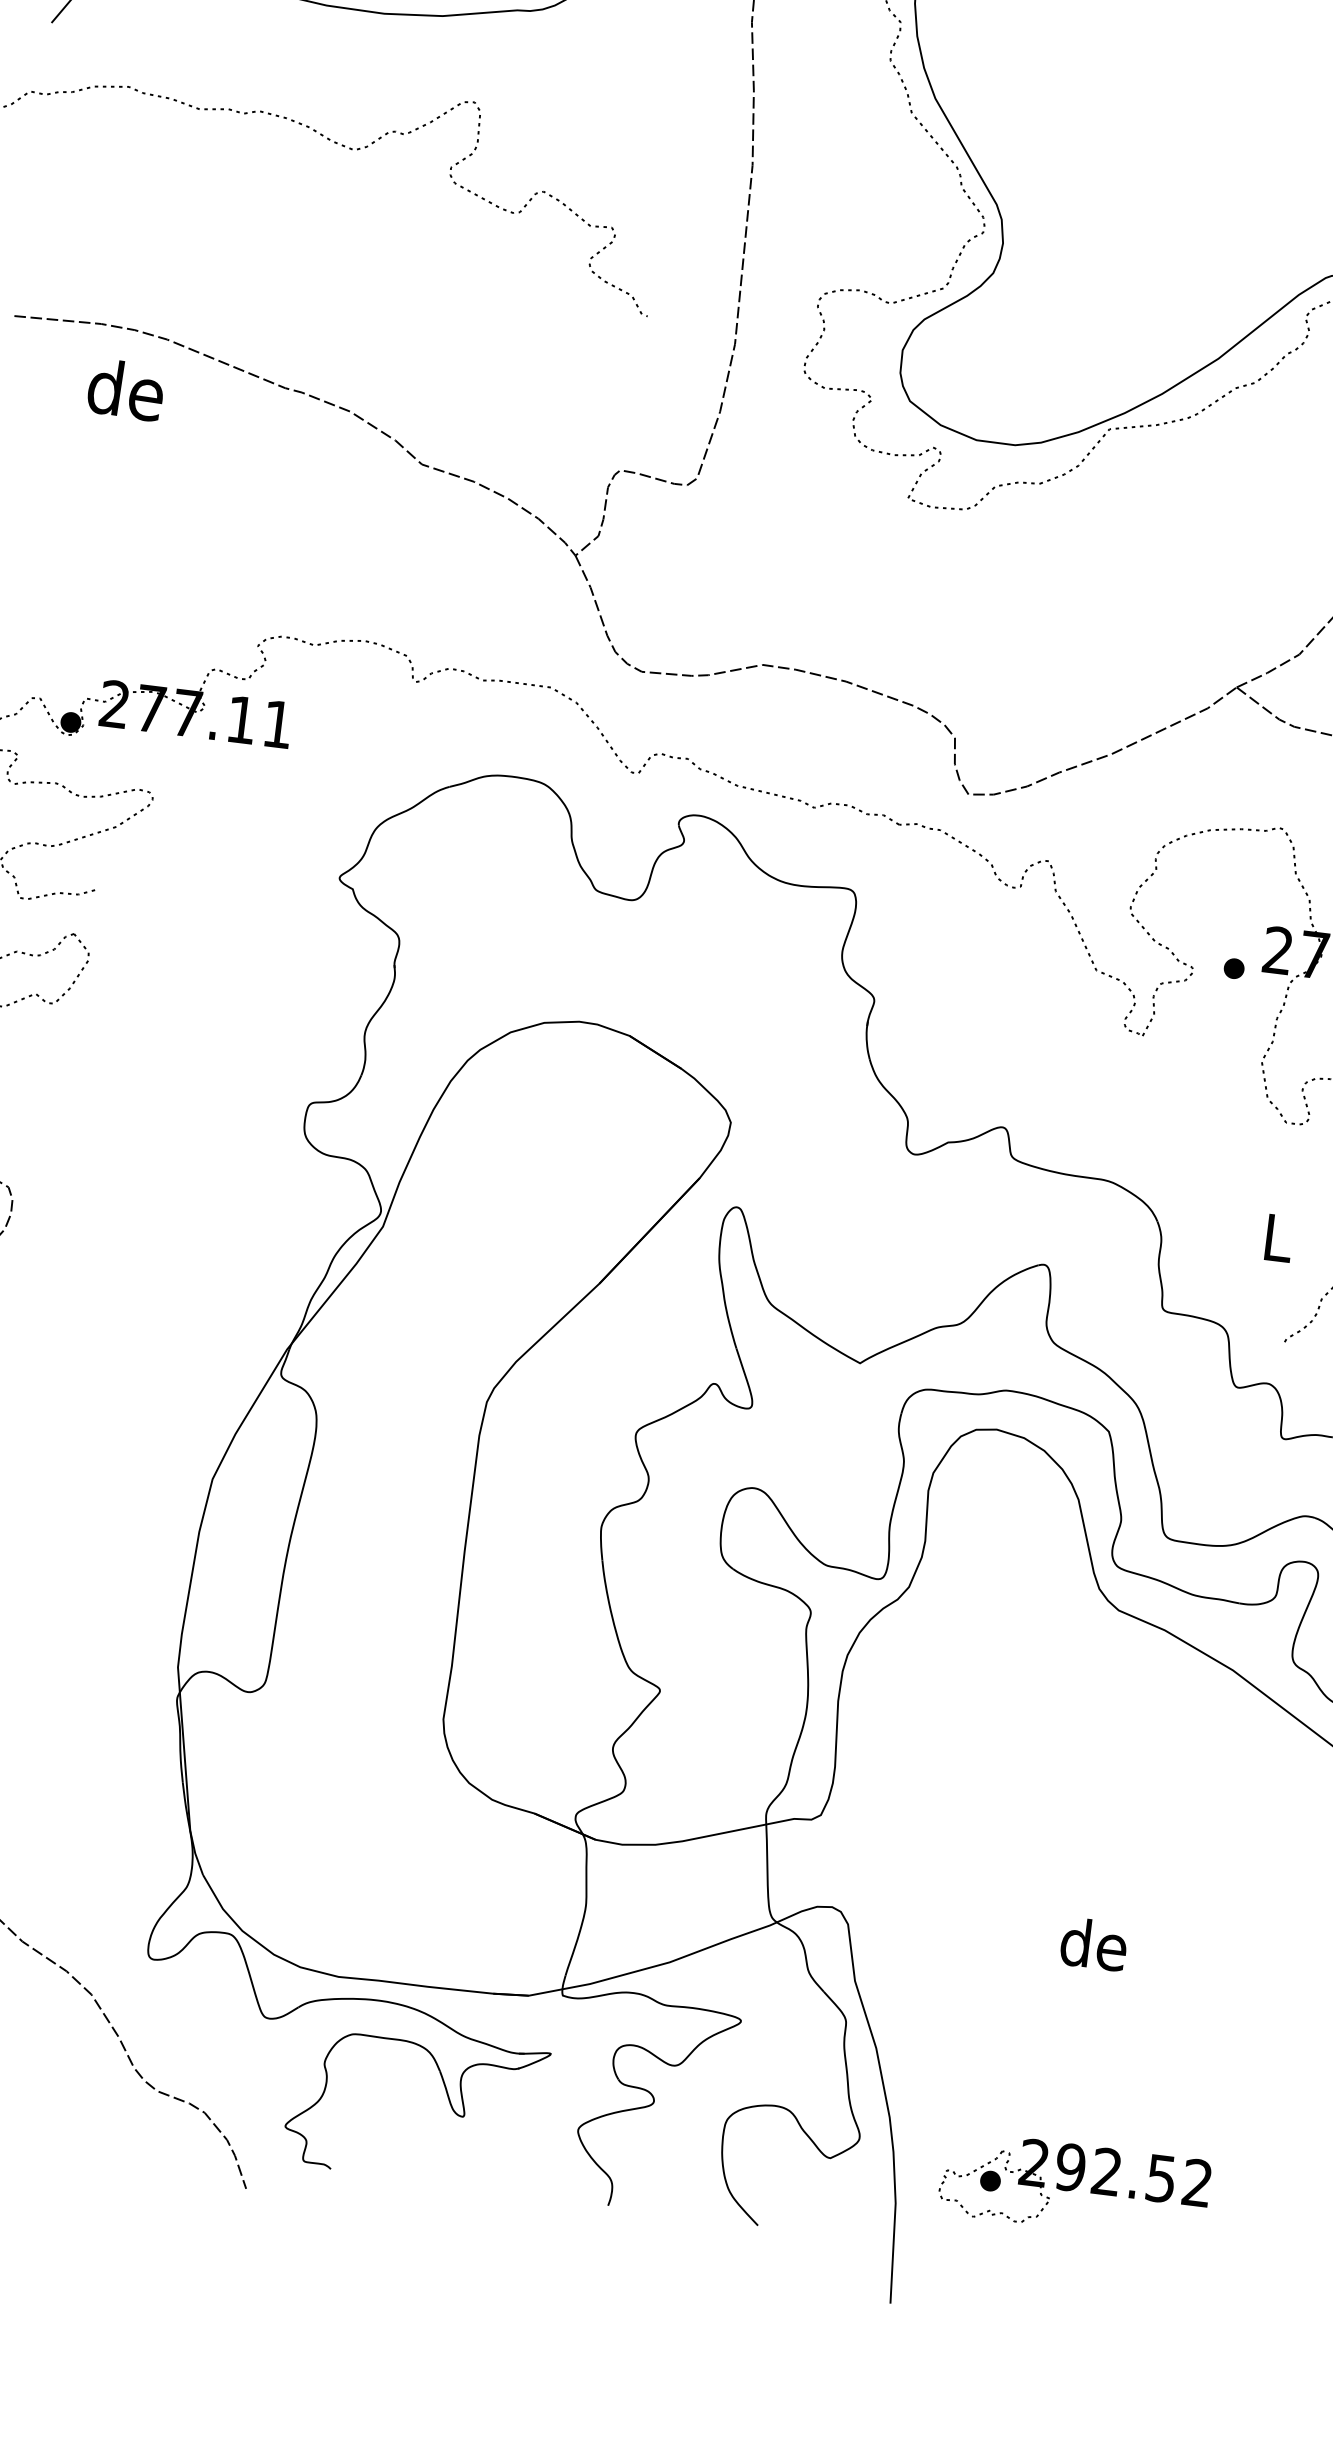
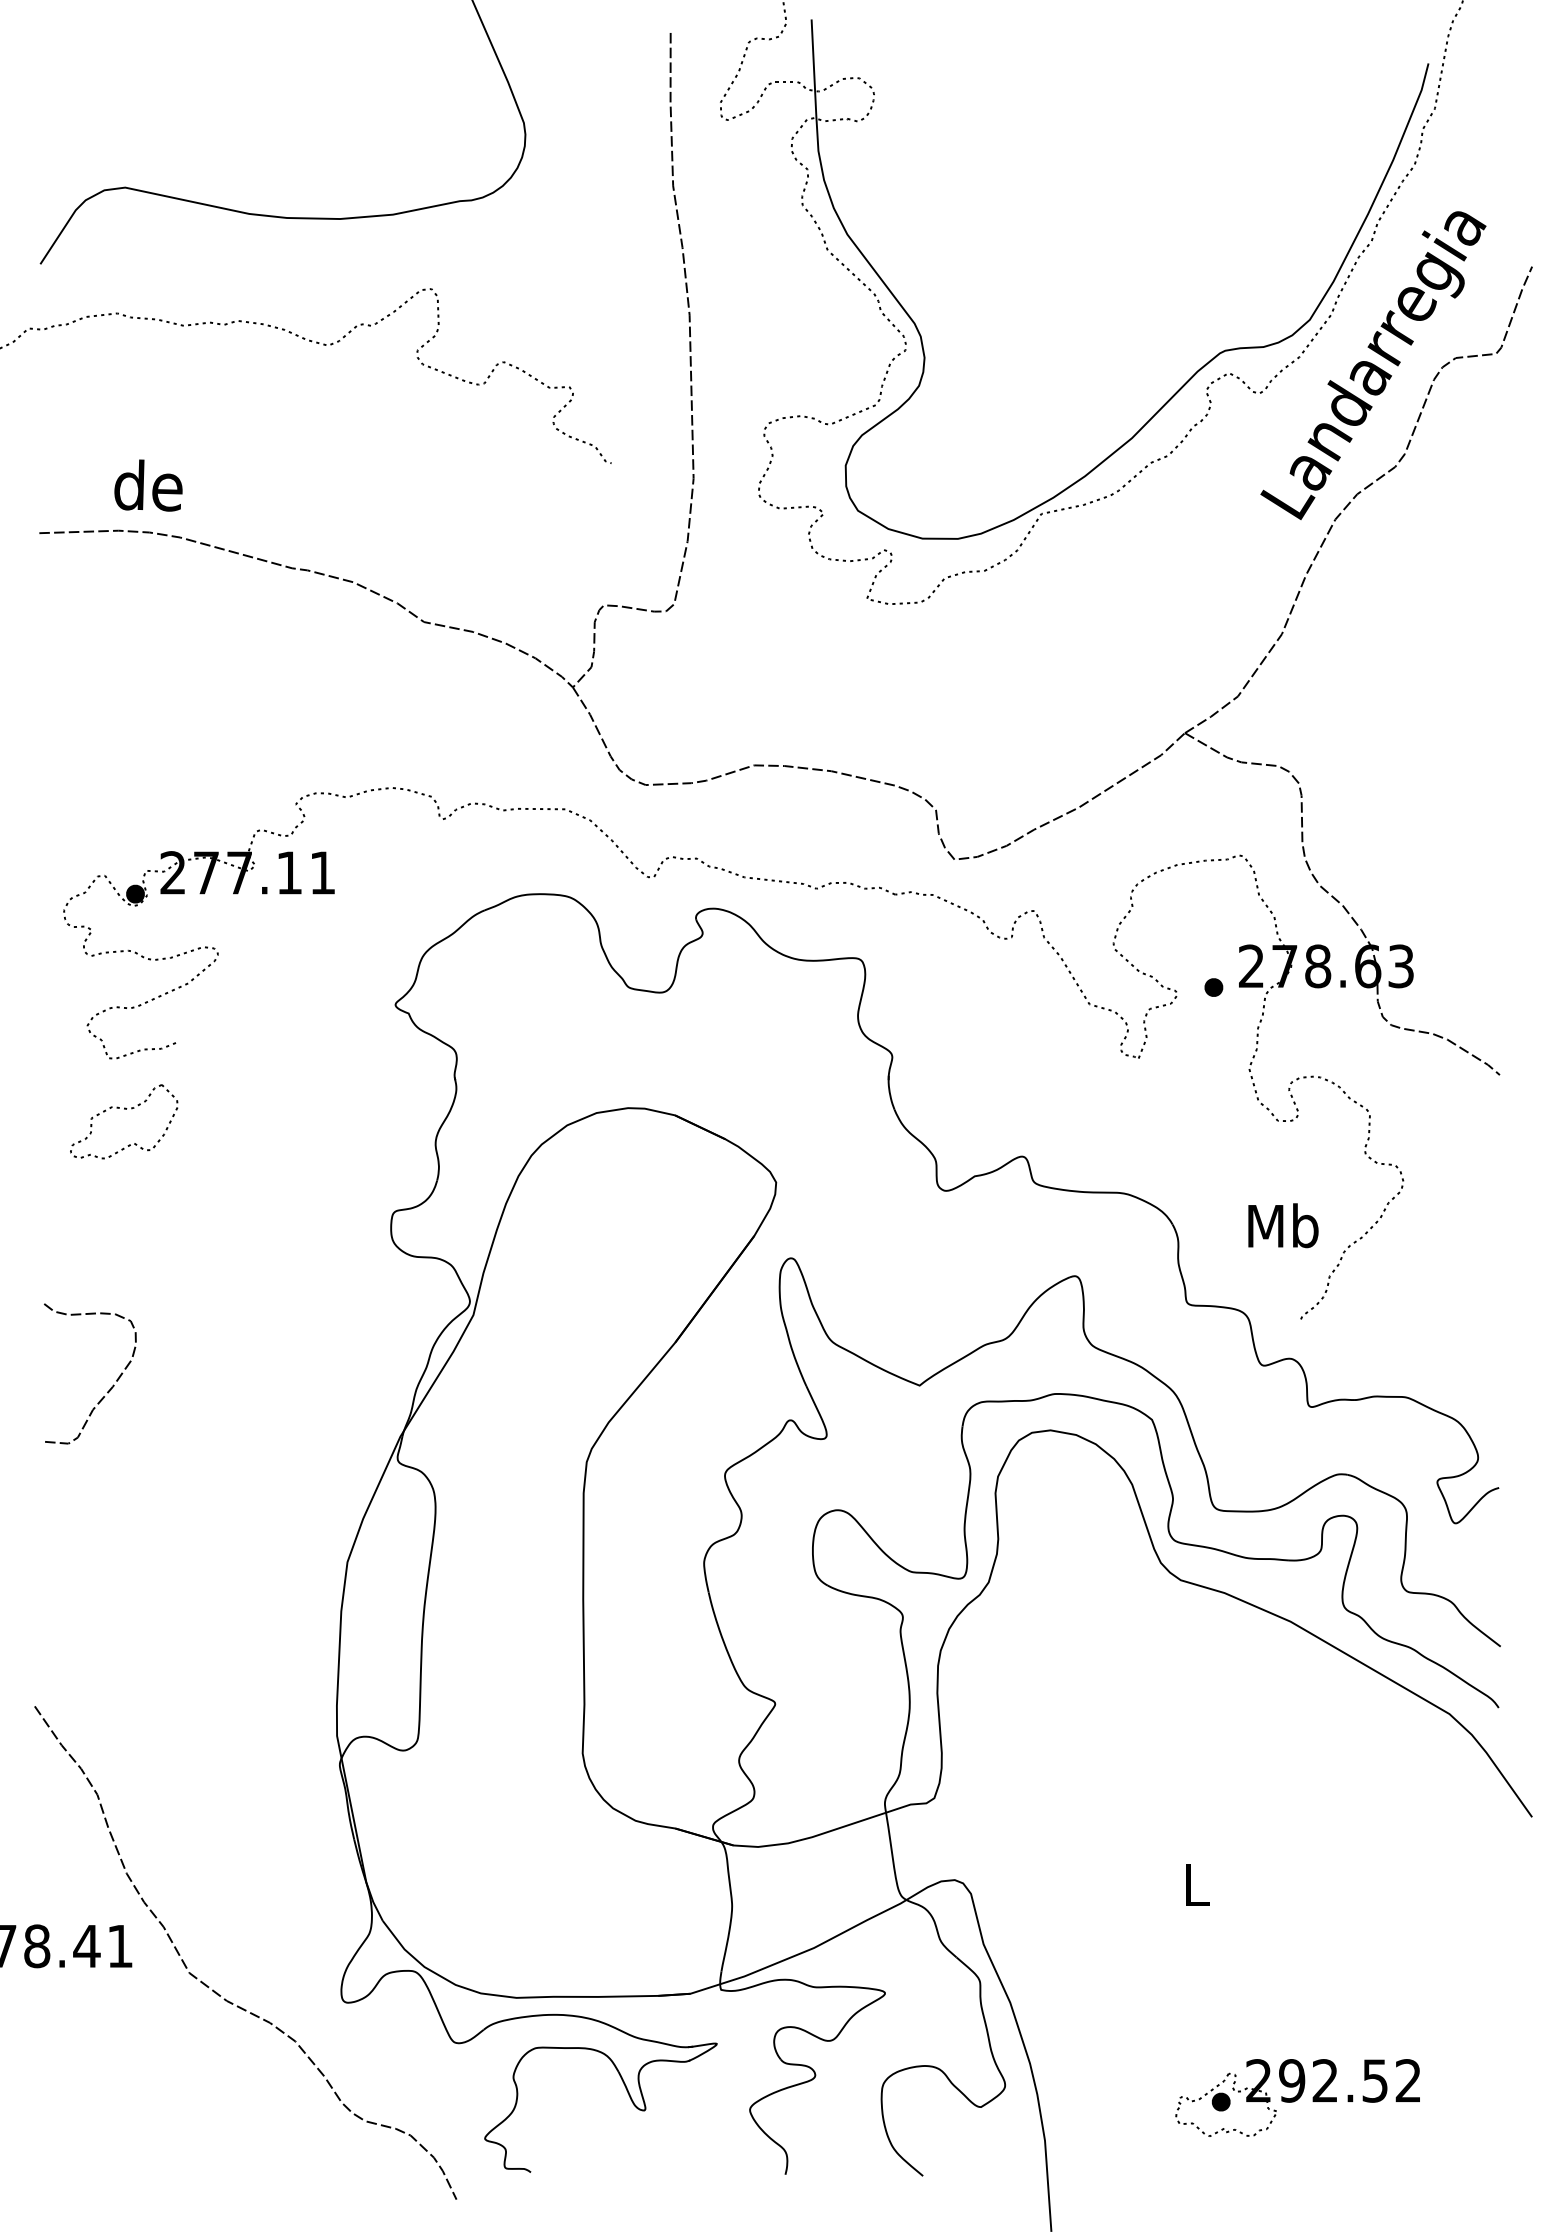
text: (126, 389) -> (148, 485), moved
text: (1278, 1237) -> (1283, 1225), L -> Mb
text: (1094, 1944) -> (1195, 1884), de -> L
part: (1074, 2186) -> (1297, 2097), moved

